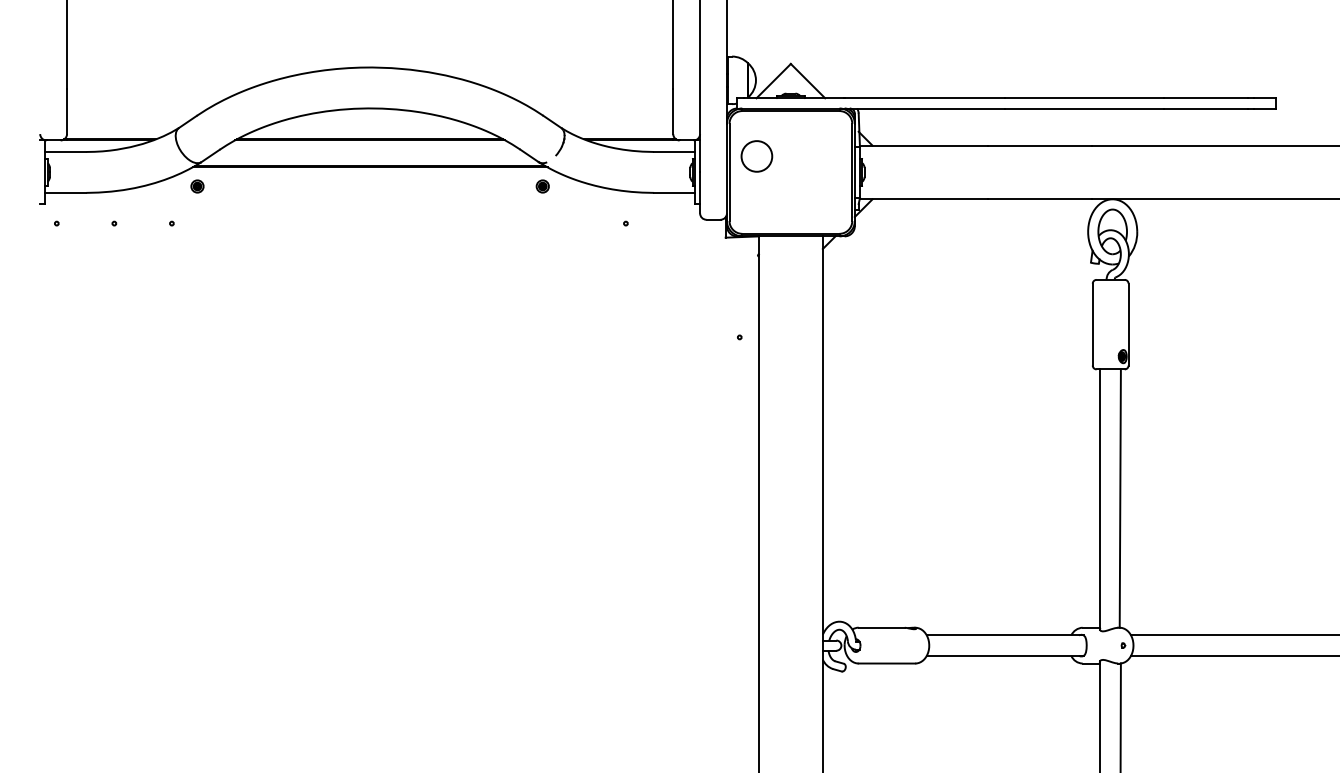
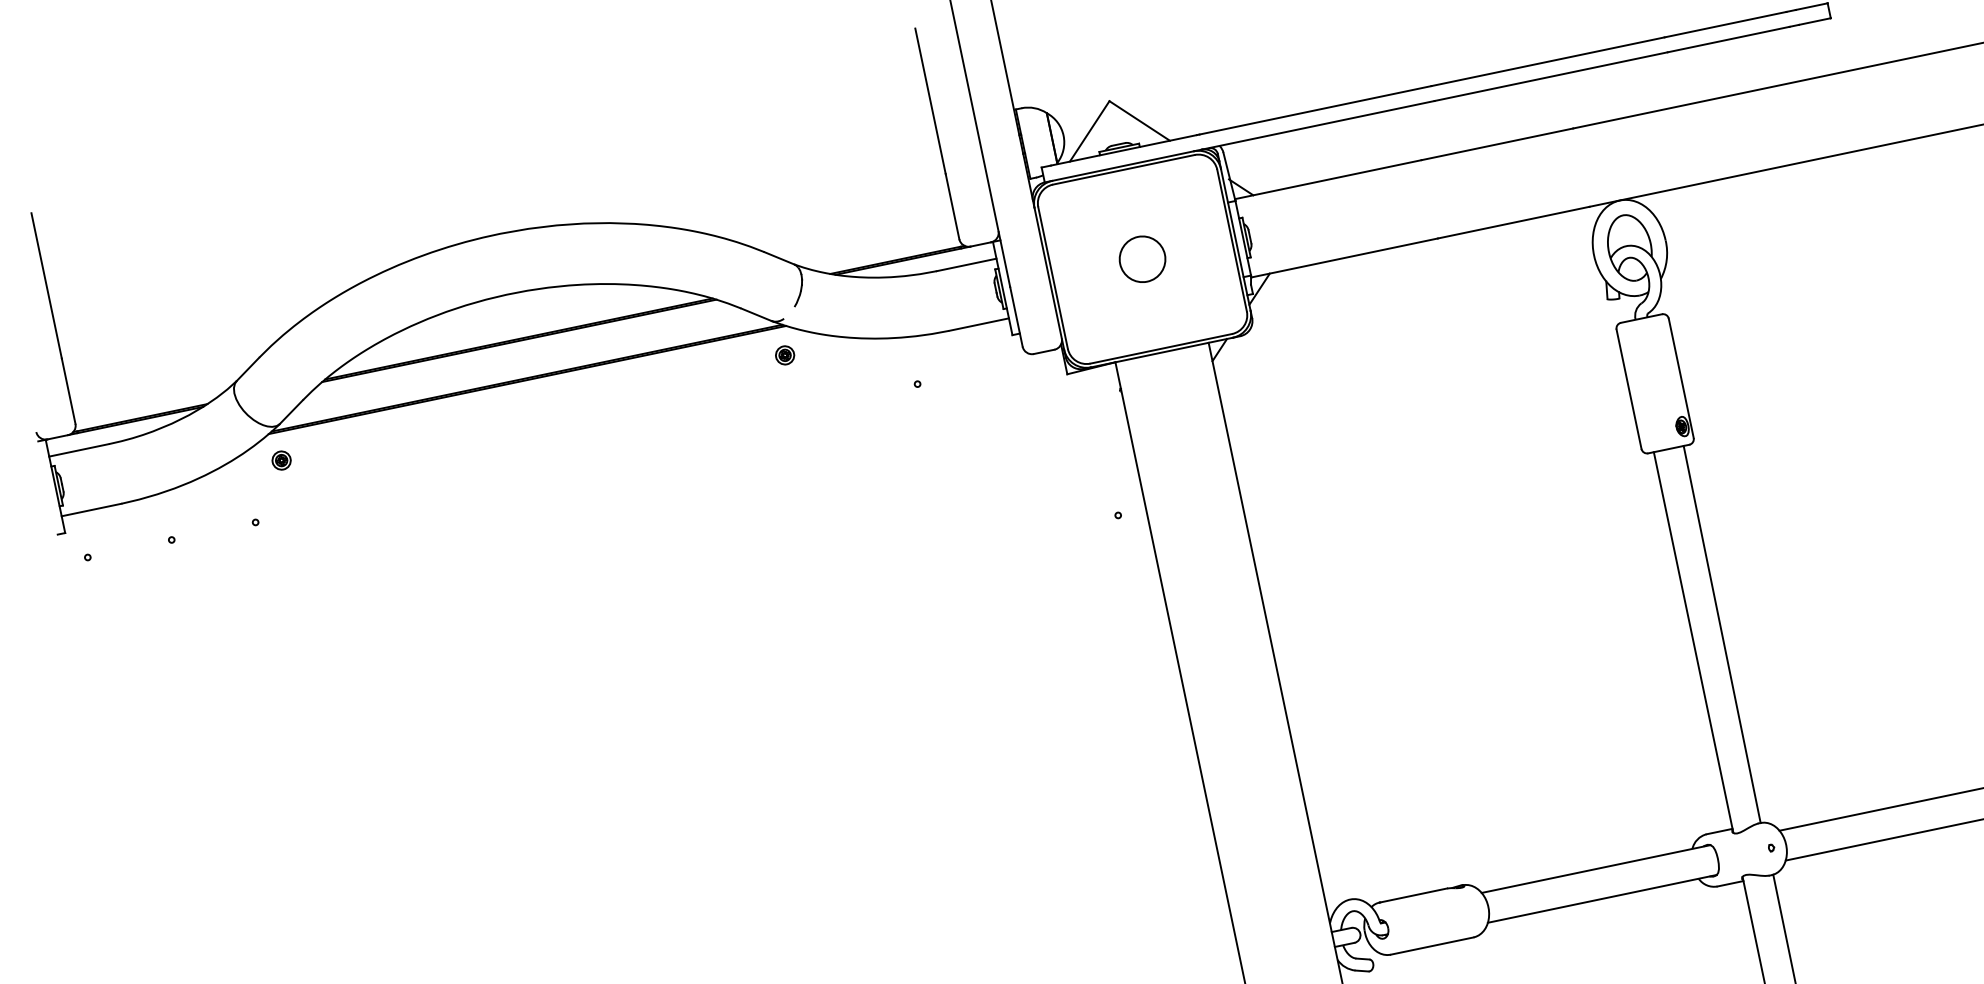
circle: (756, 156) -> (1141, 259), moved

